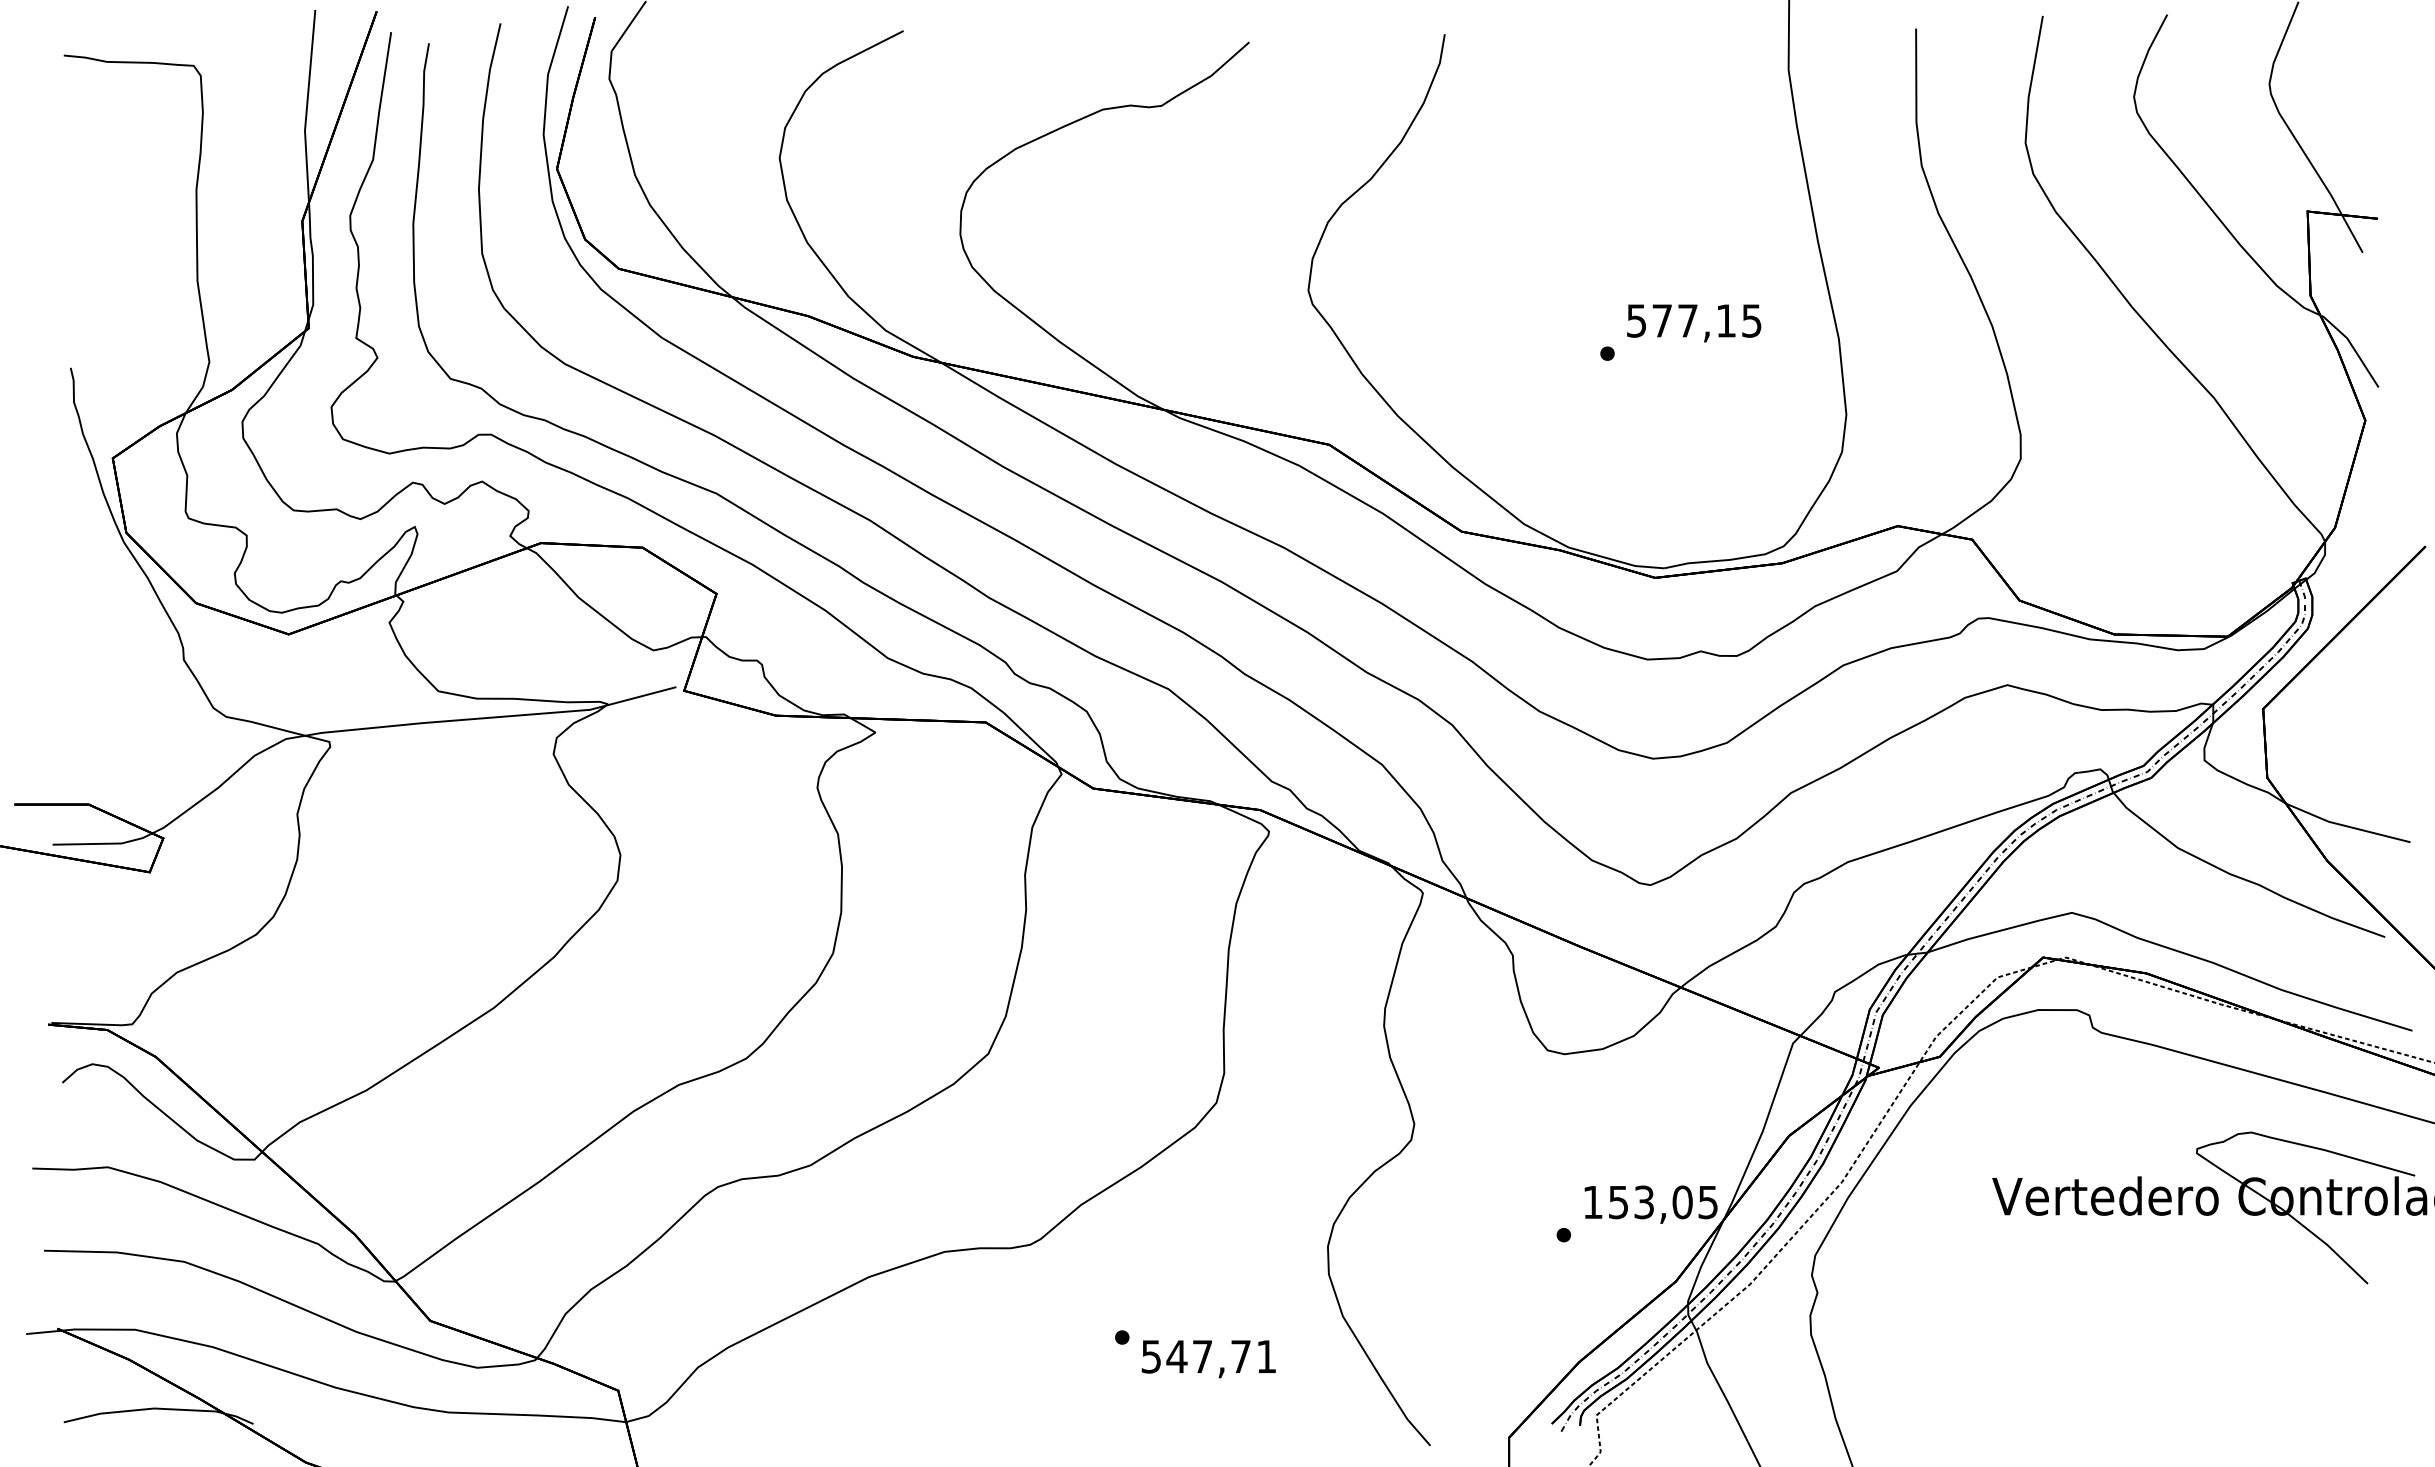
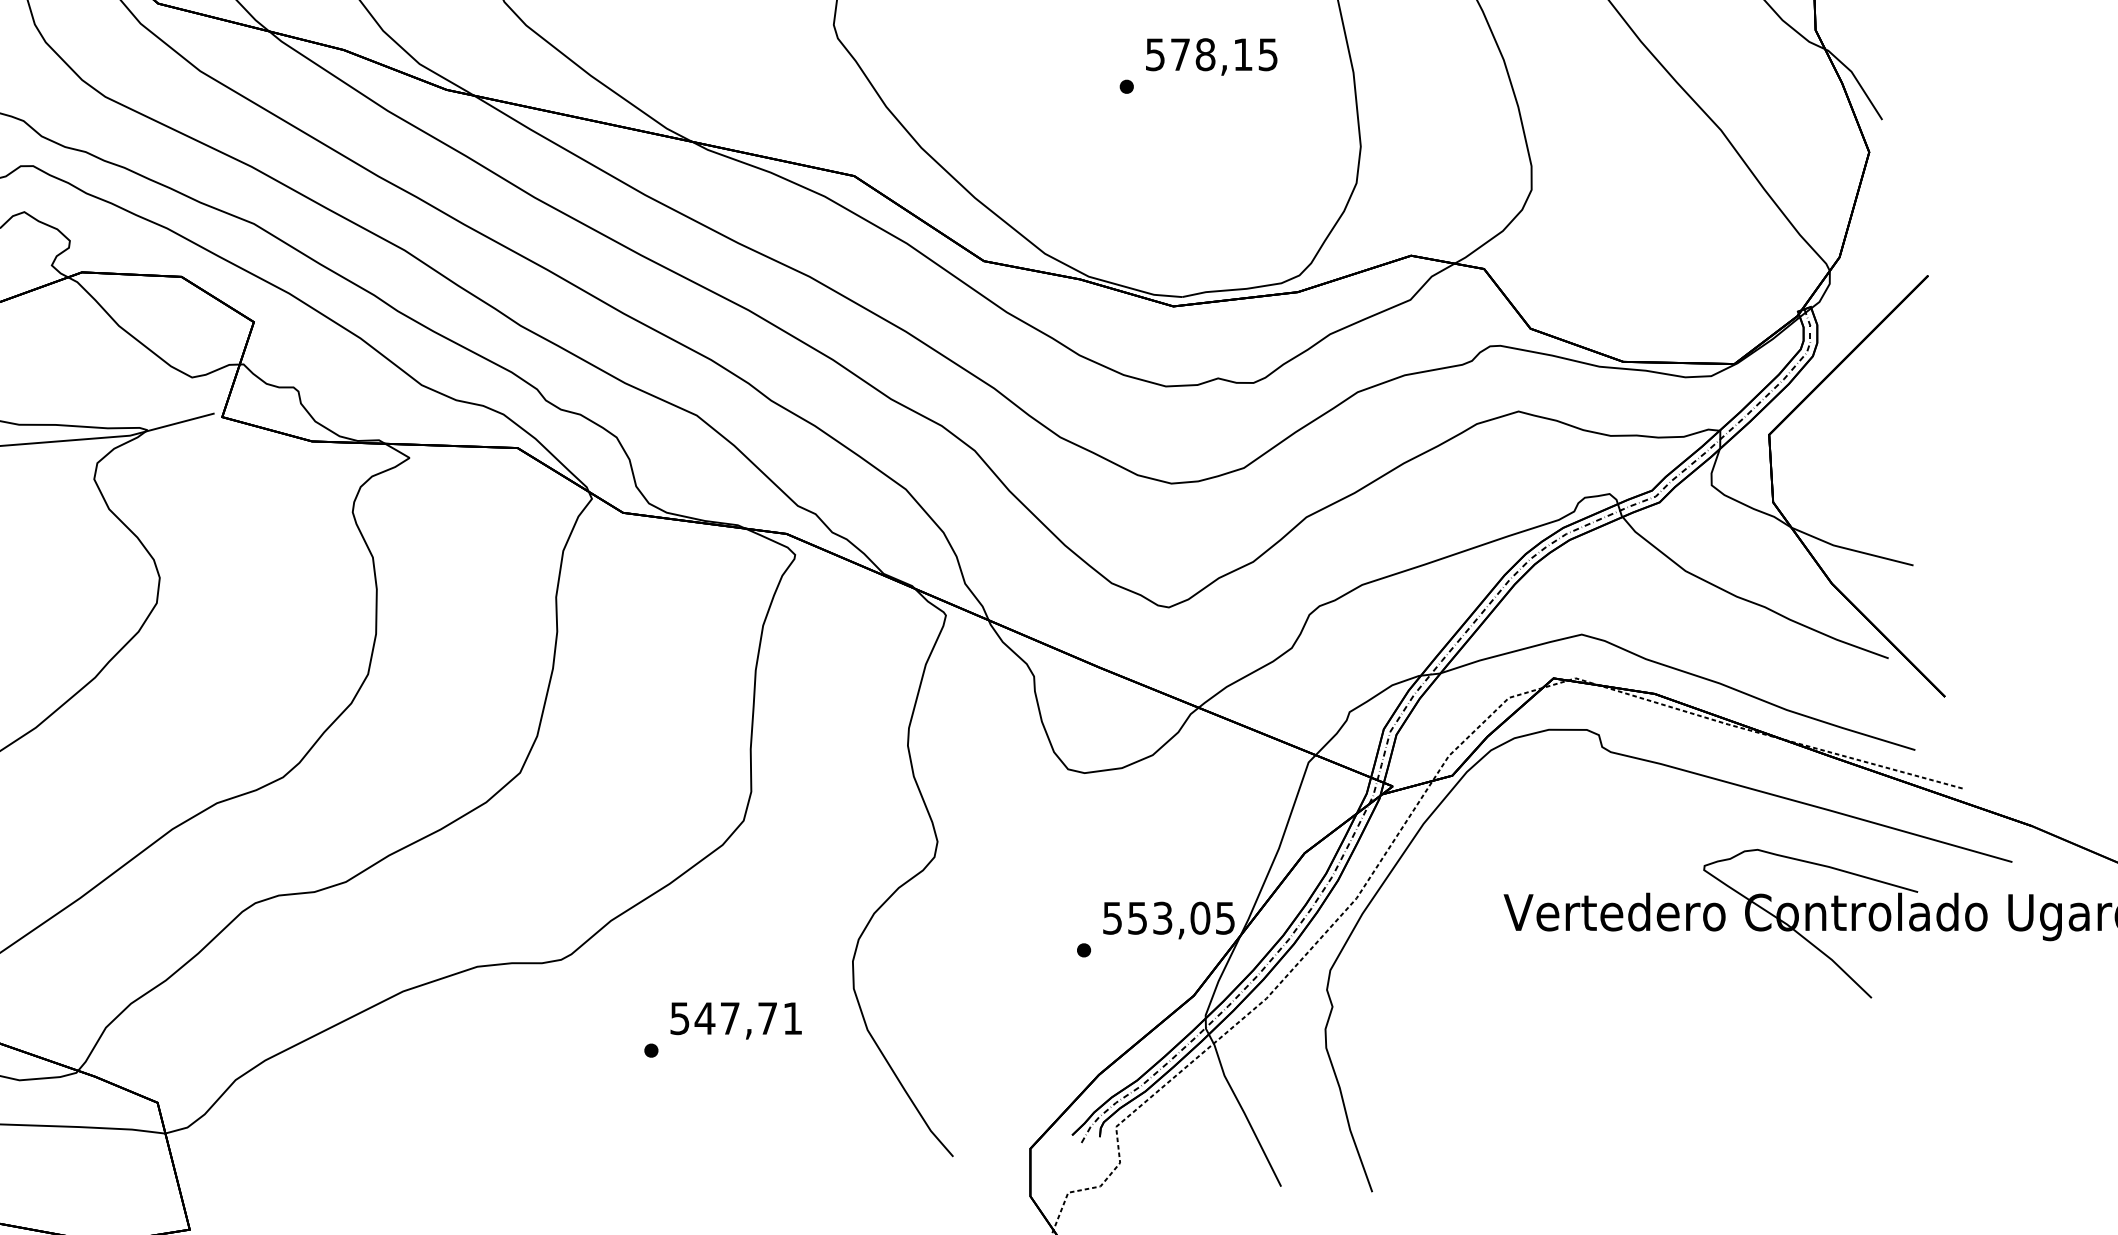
text: (1687, 320) -> (1205, 54), 577,15 -> 578,15
text: (1592, 1202) -> (1112, 918), 153,05 -> 553,05
text: (1208, 1359) -> (735, 1021), moved

